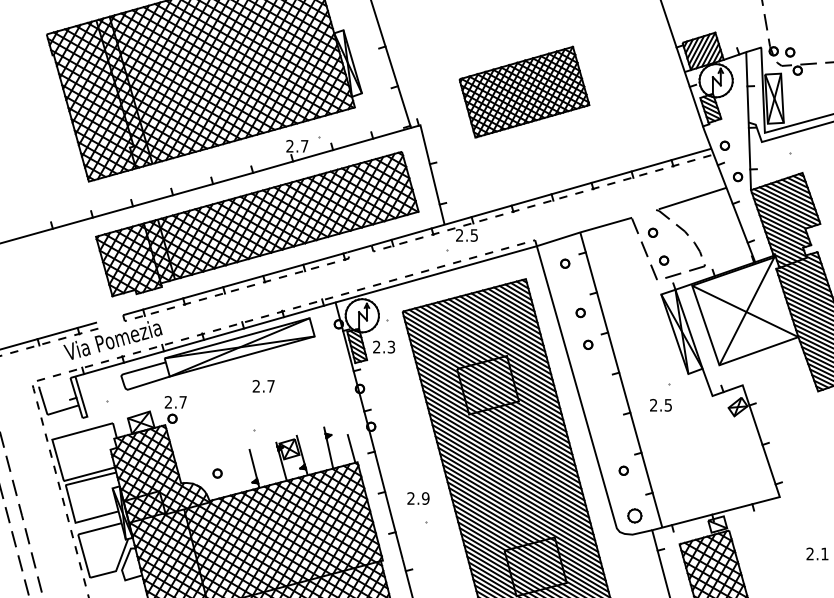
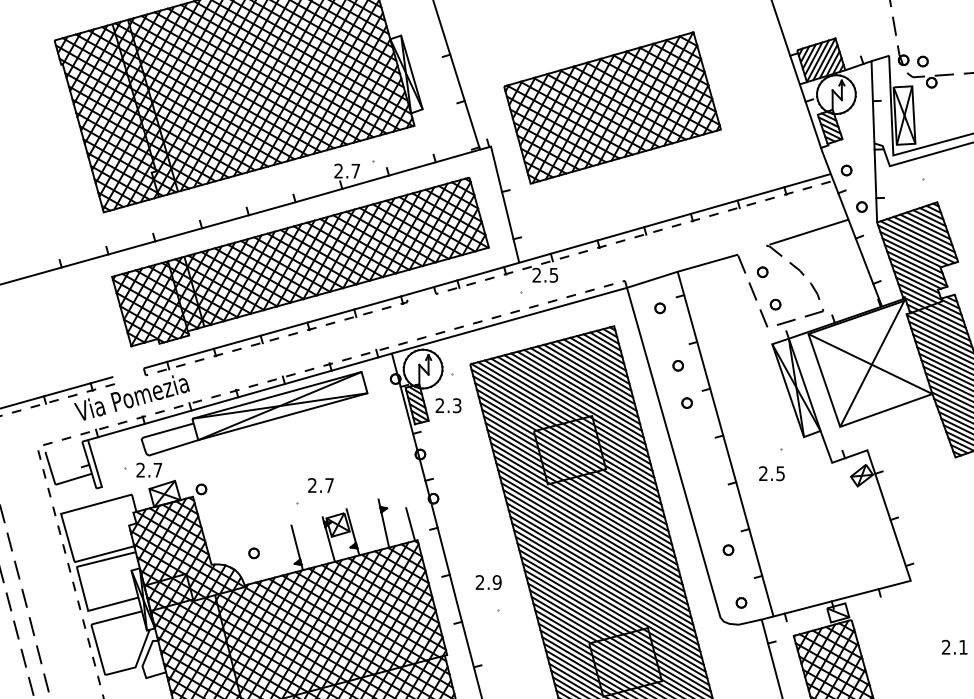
part: (524, 91) -> (612, 107), size x1.43
text: (263, 386) -> (320, 485), moved
text: (175, 401) -> (149, 469), moved
part: (634, 515) -> (741, 602), size x0.62

